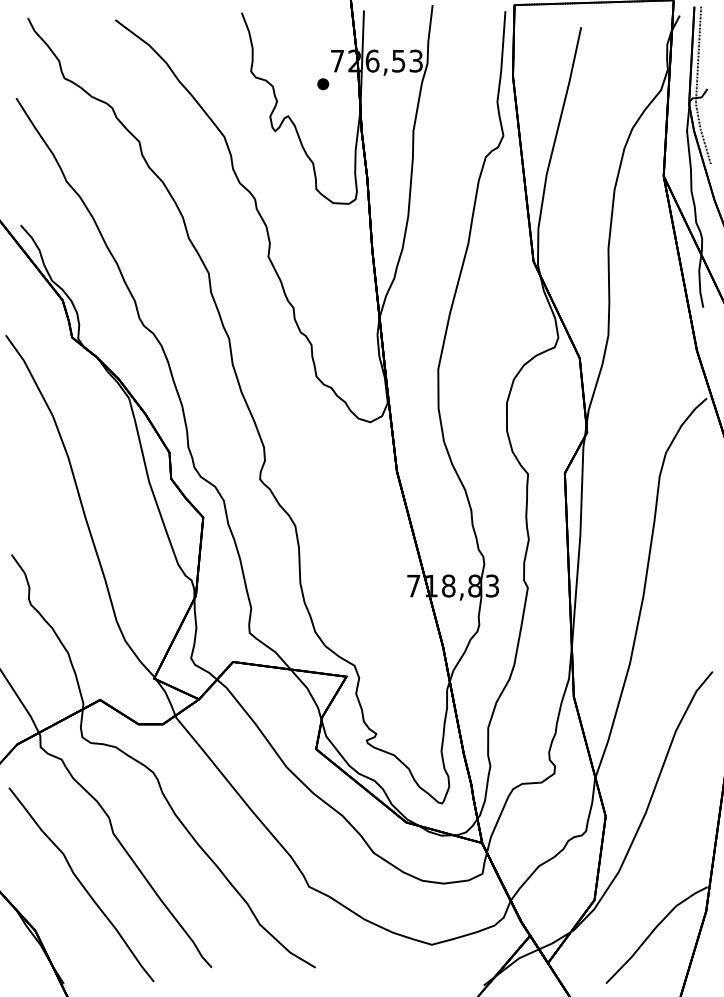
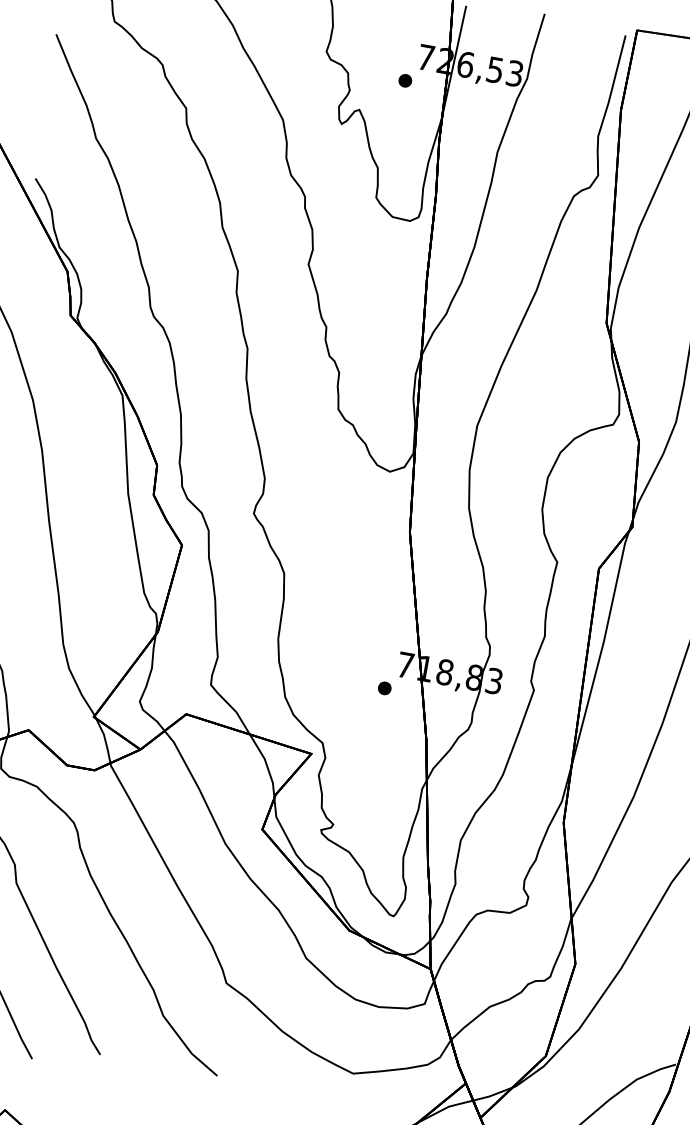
part: (399, 608) -> (384, 687), added

